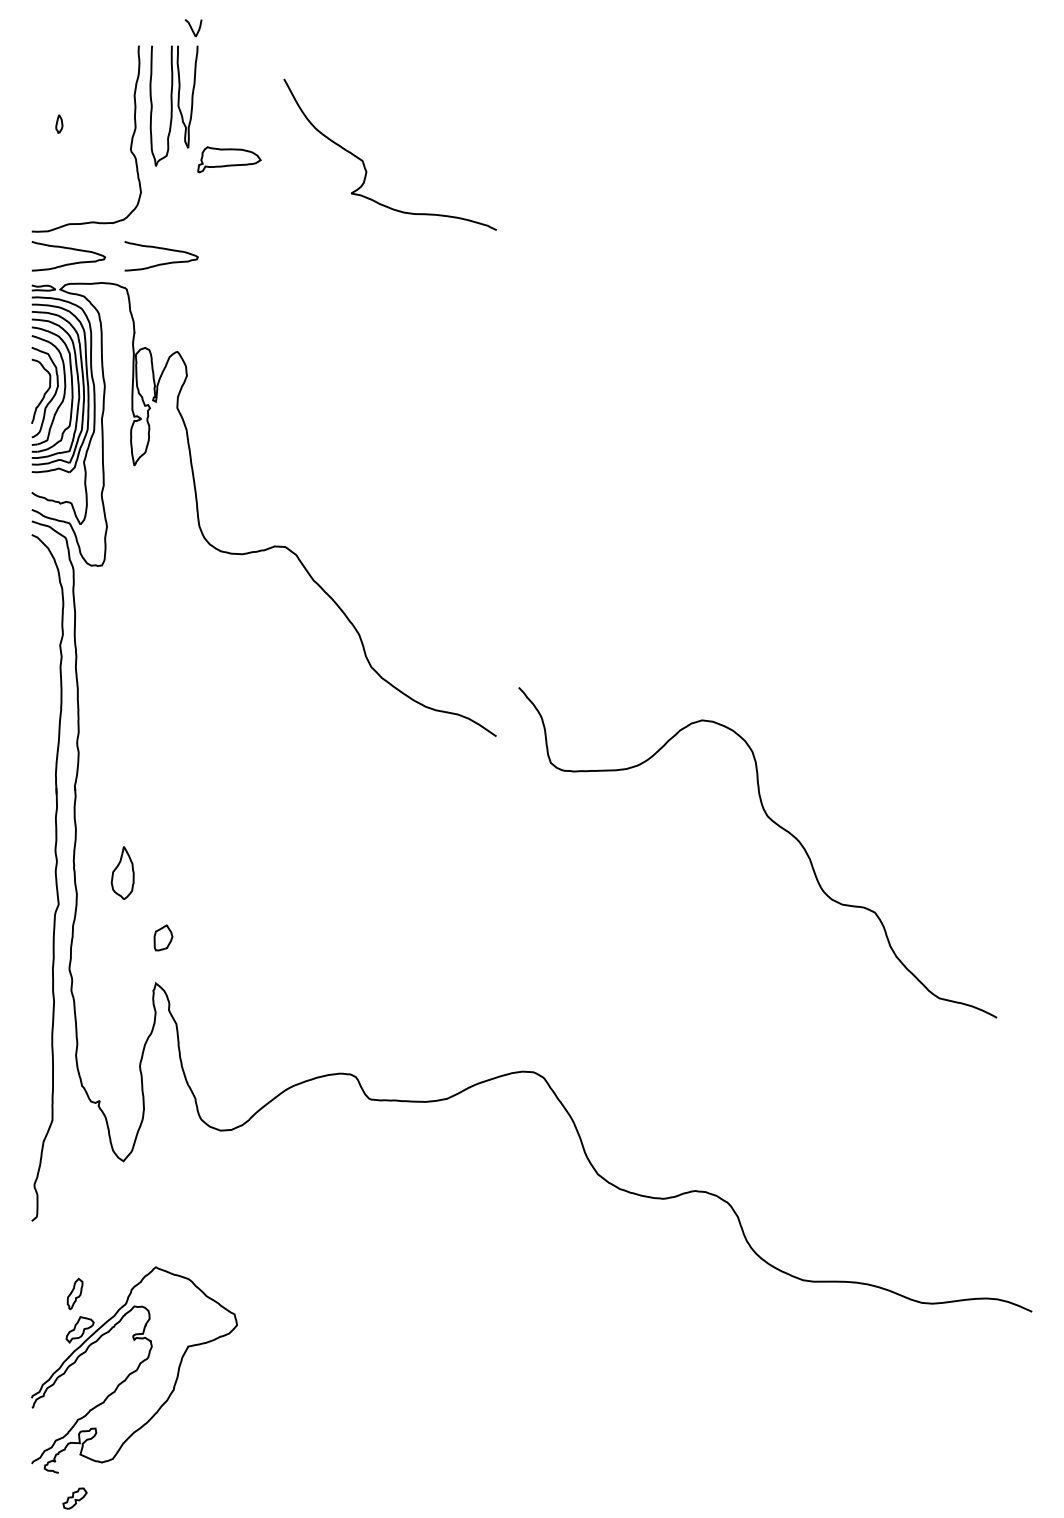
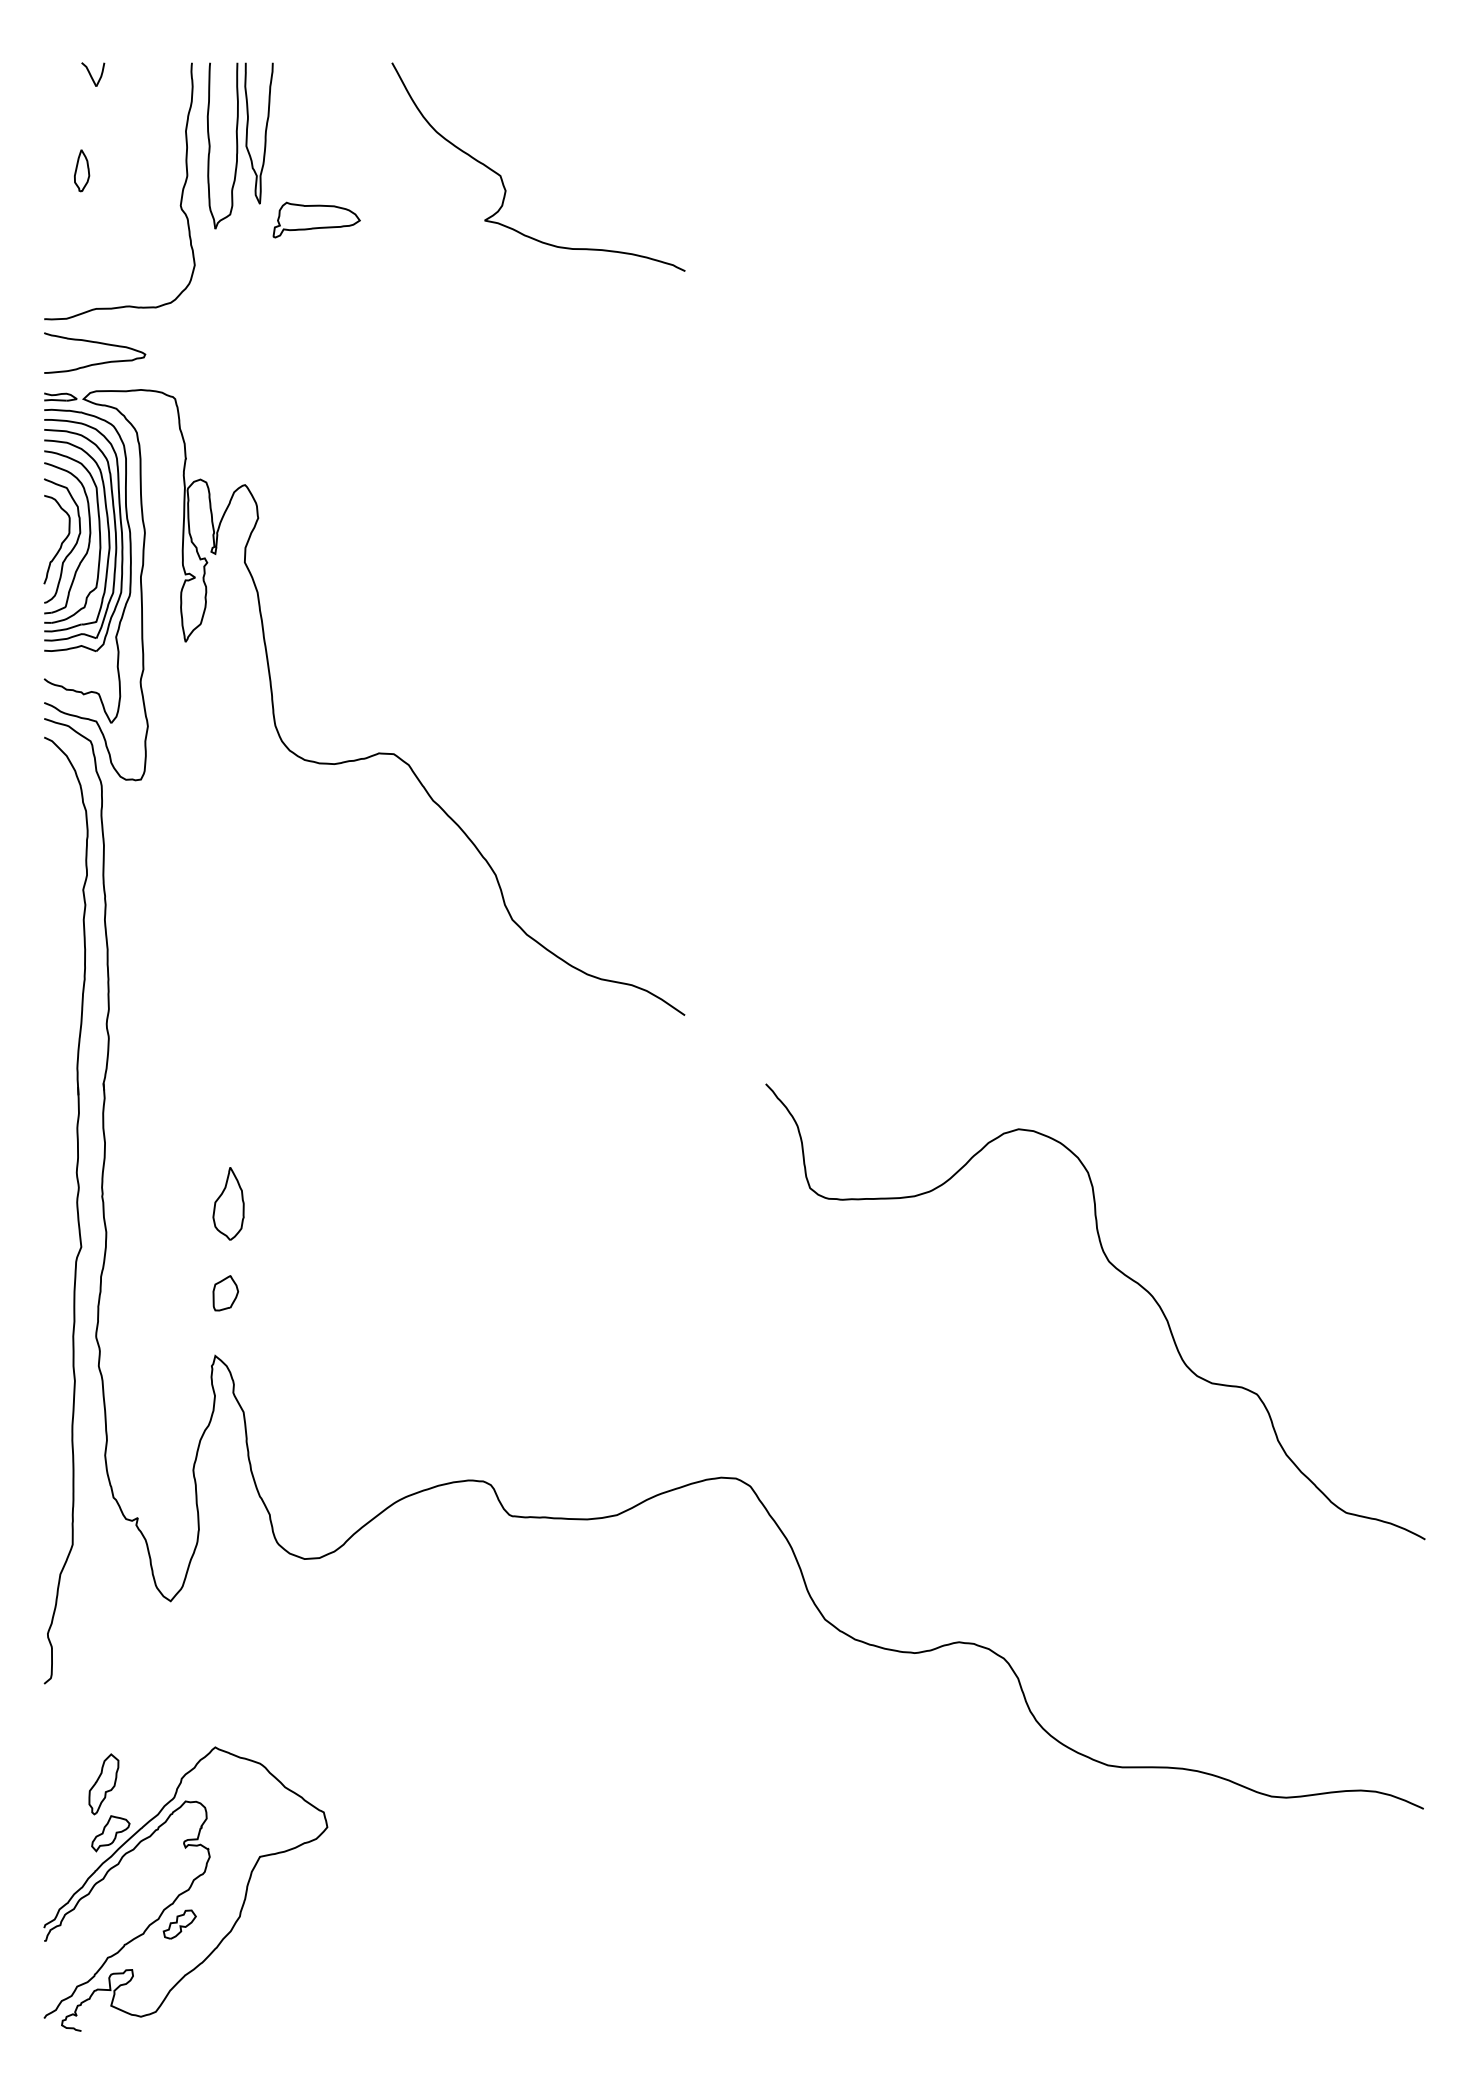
part: (193, 28) -> (93, 74), moved
part: (59, 123) -> (82, 170), size x1.67
curve: (364, 162) -> (502, 178), moved
curve: (161, 249) -> (223, 343), removed
curve: (777, 825) -> (1122, 1274), moved
part: (122, 872) -> (228, 1203), moved
part: (74, 1294) -> (103, 1784), size x1.43
part: (74, 1498) -> (179, 1924), moved

